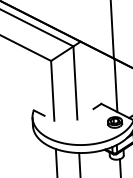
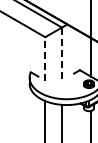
line: (74, 83) -> (61, 54), solid -> dashed
line: (53, 90) -> (45, 58), solid -> dashed

